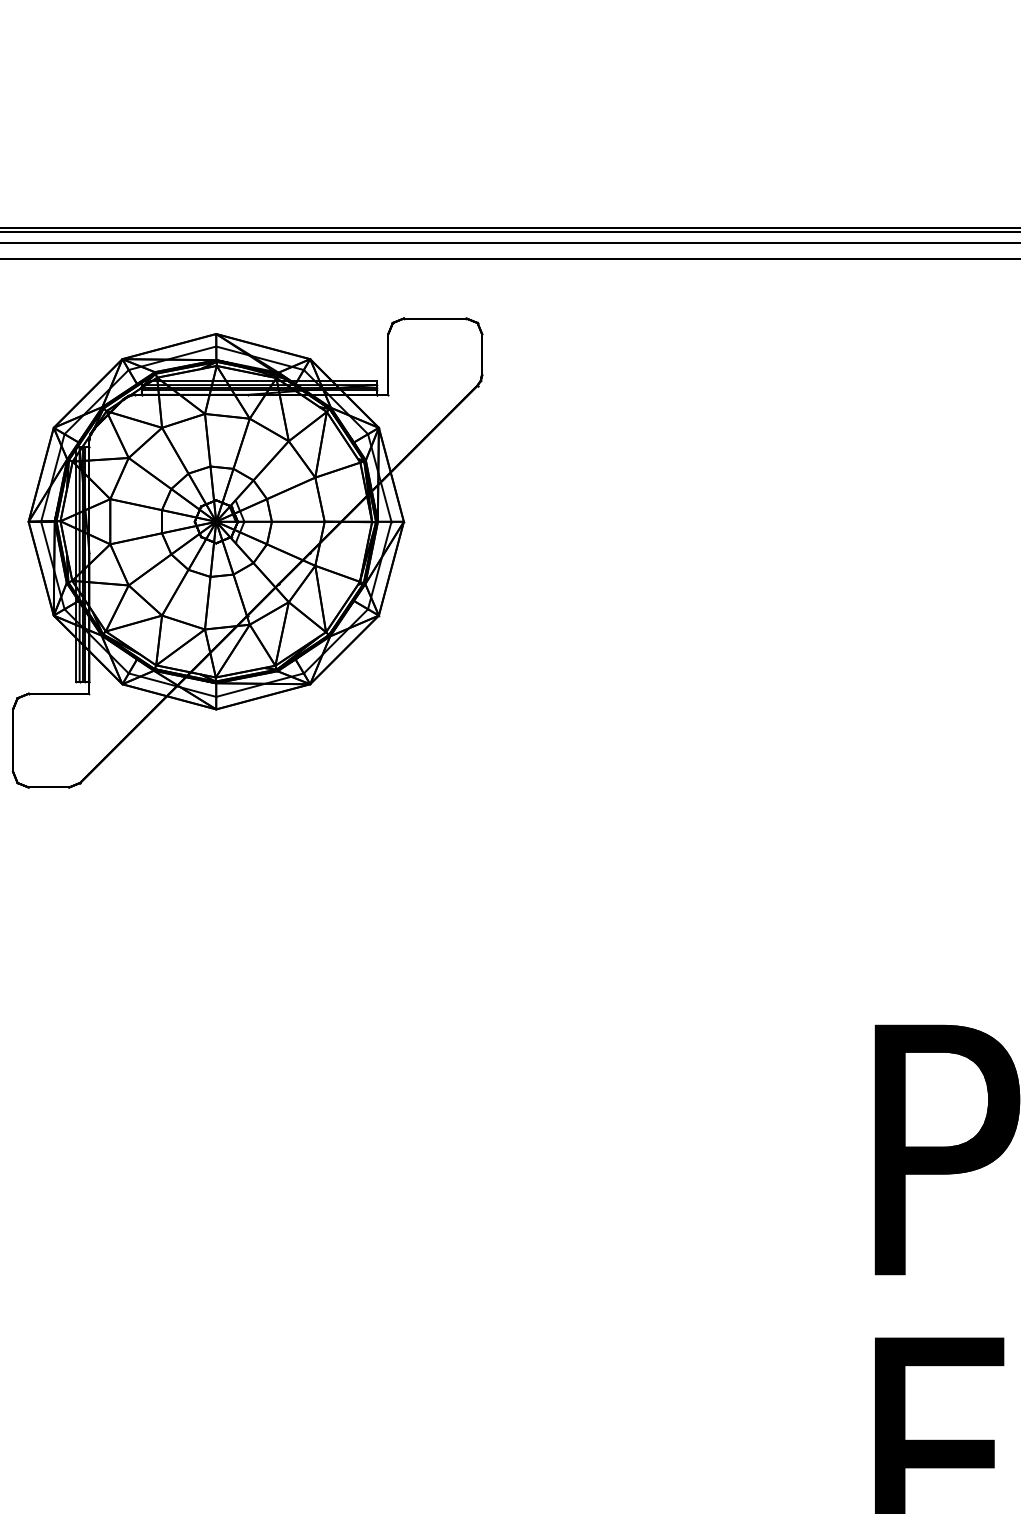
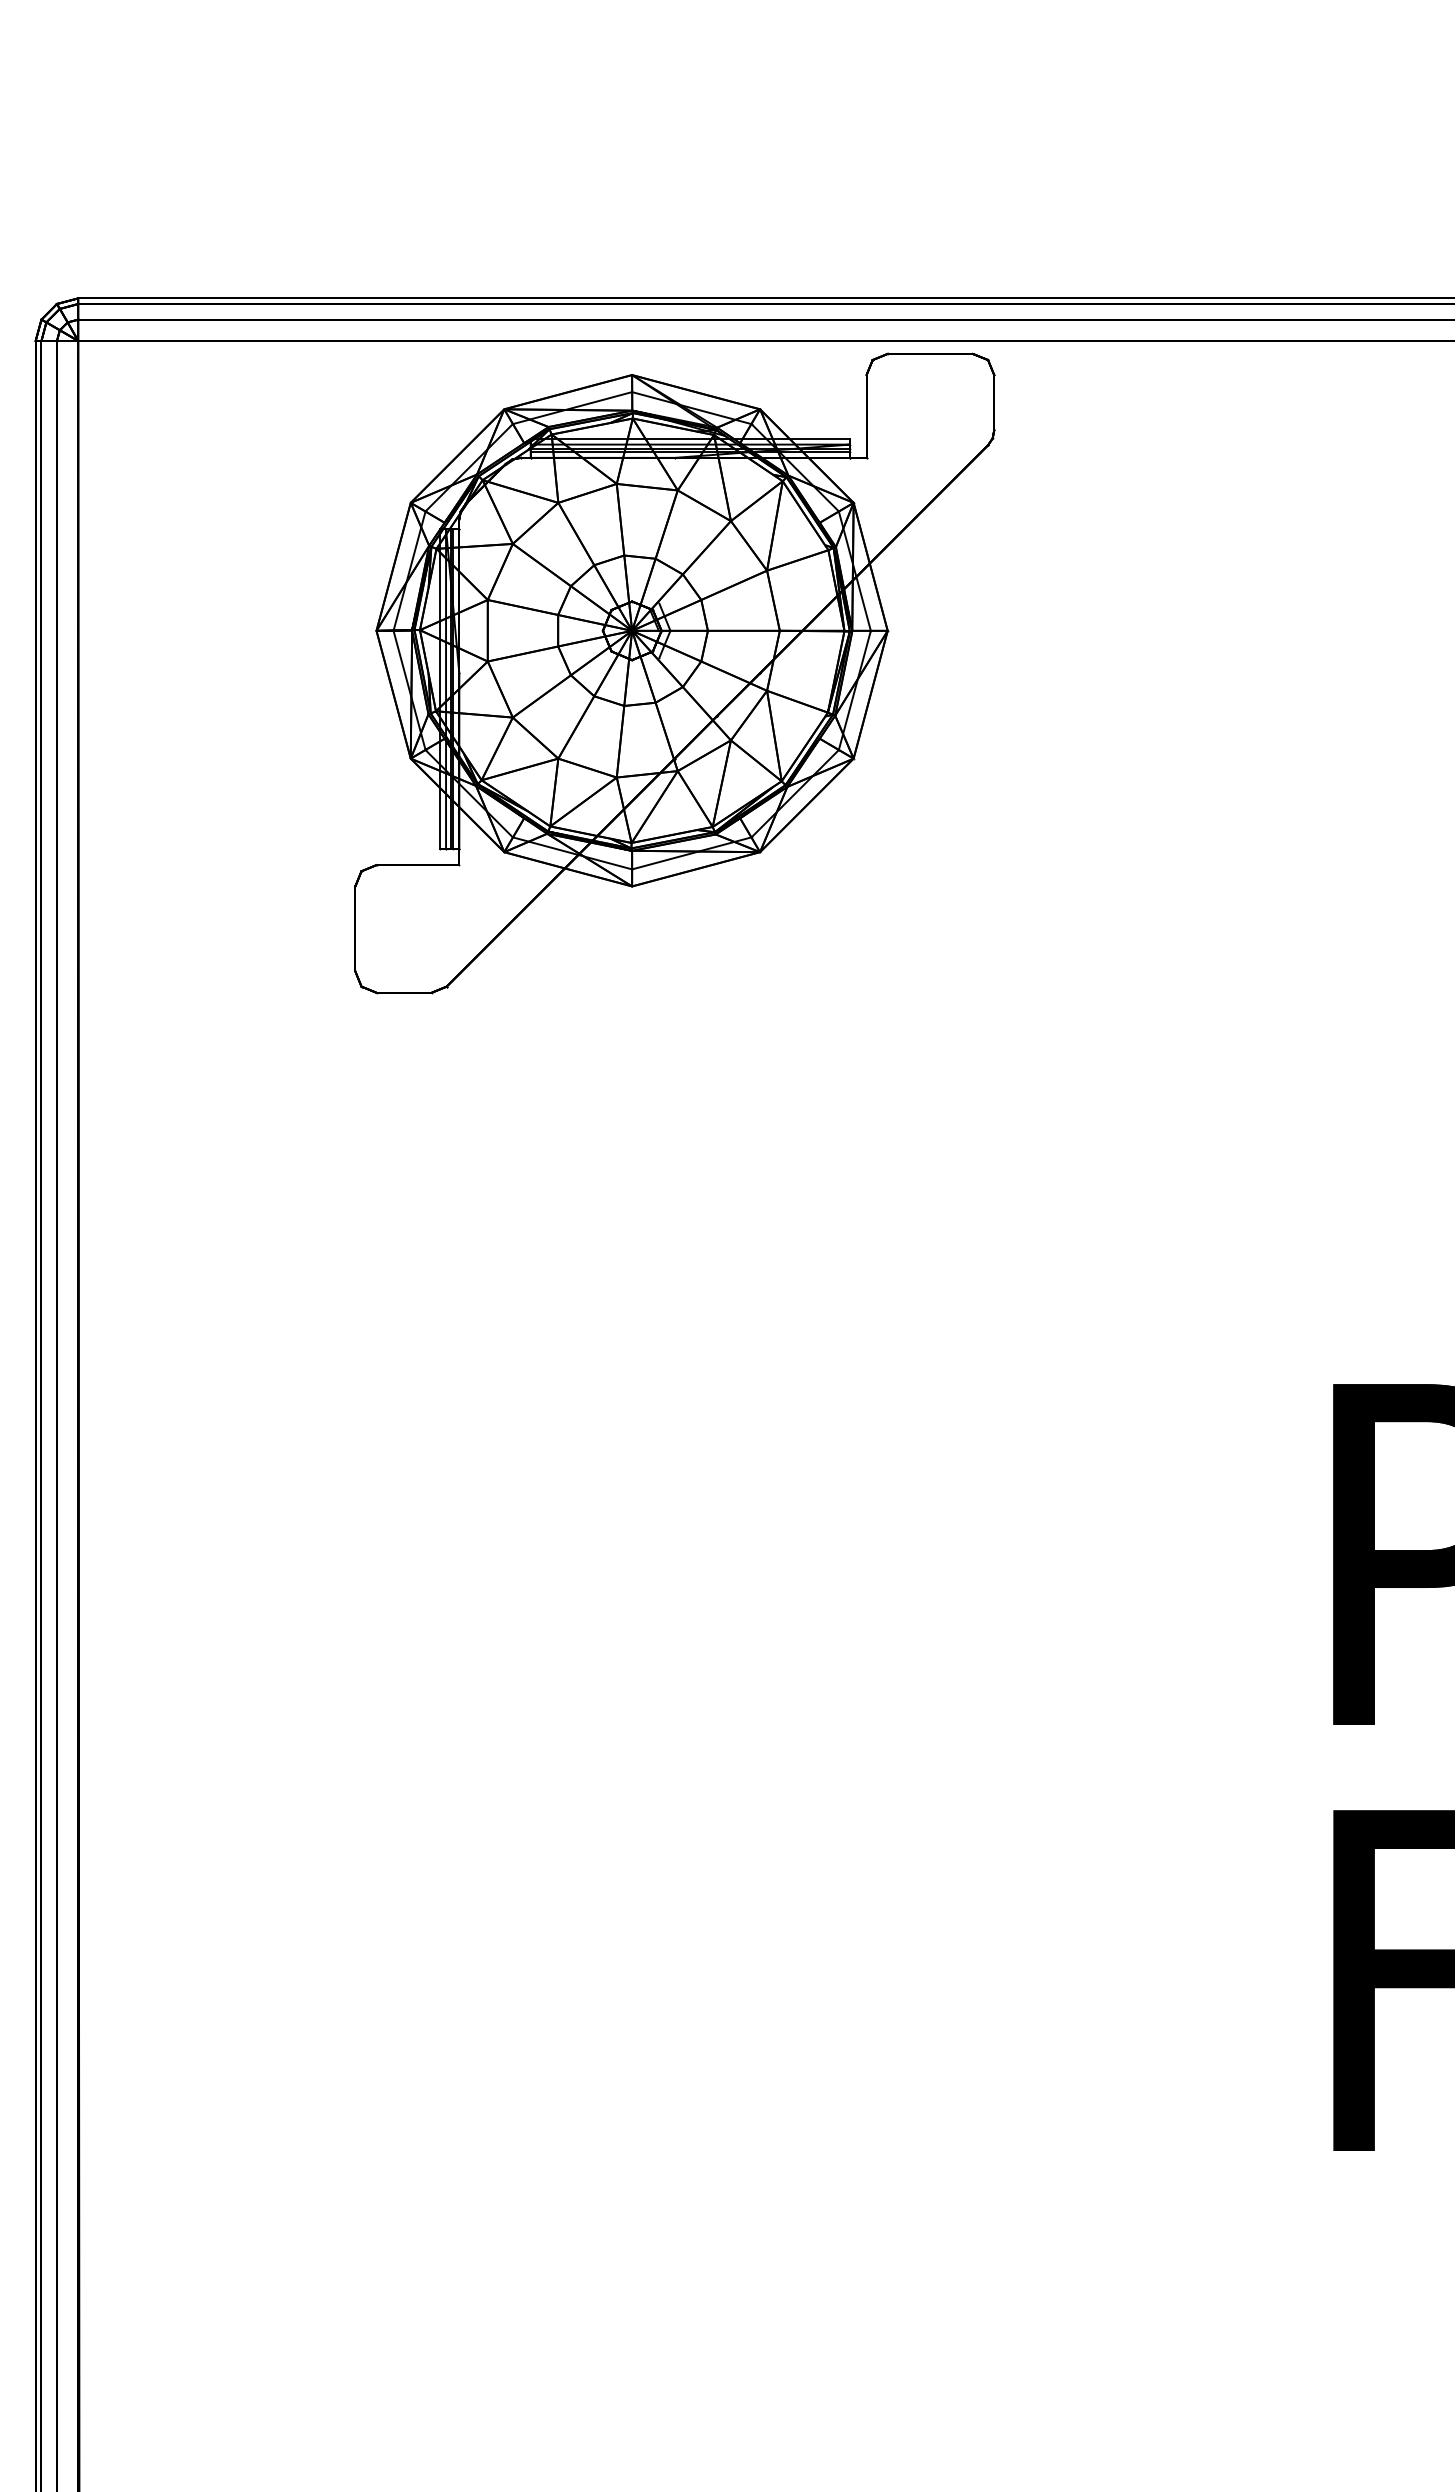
part: (247, 553) -> (674, 673), moved

